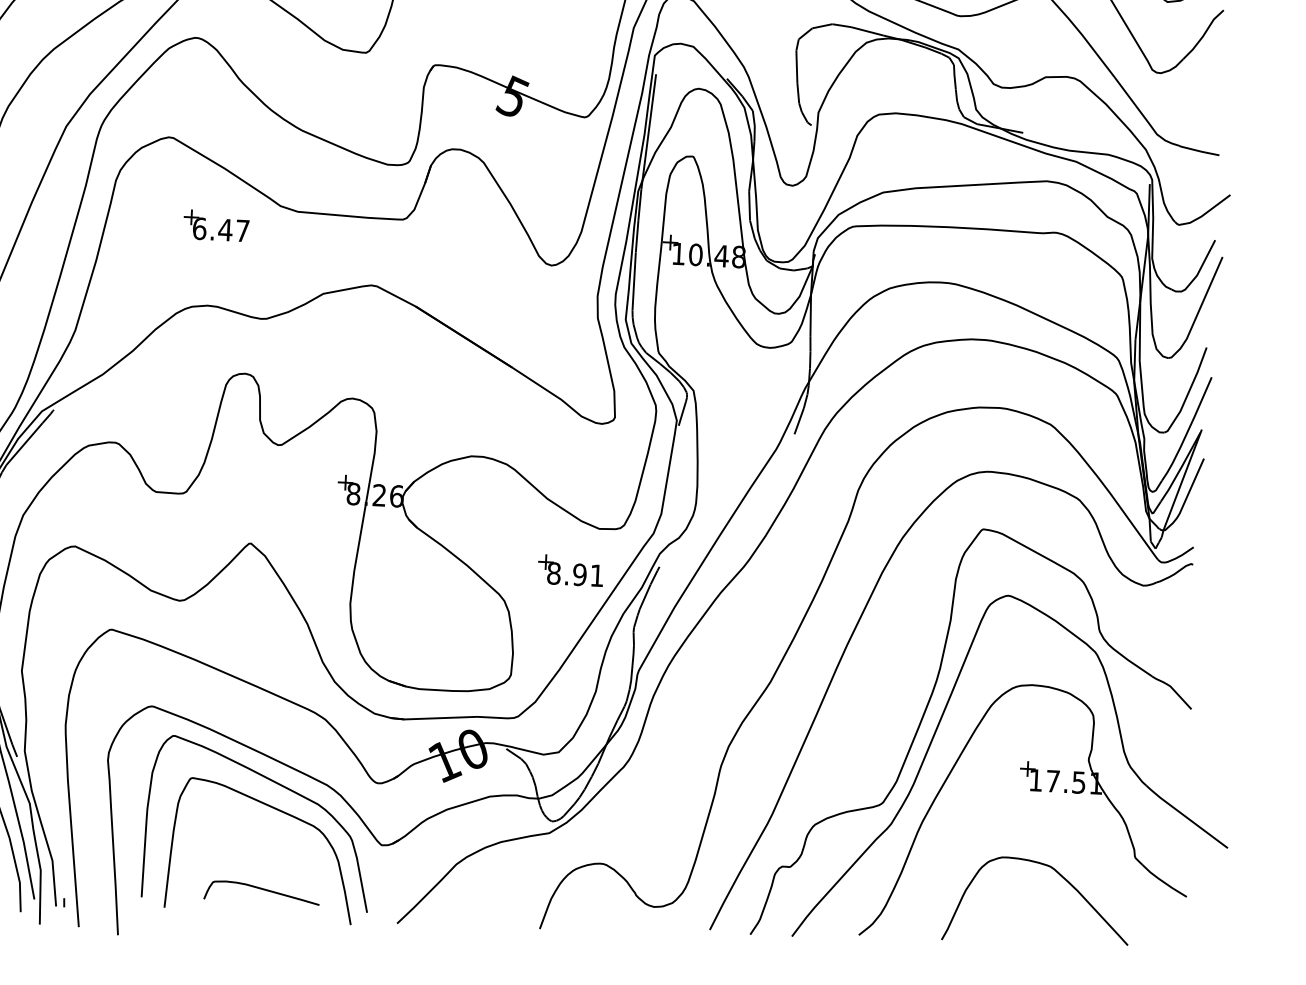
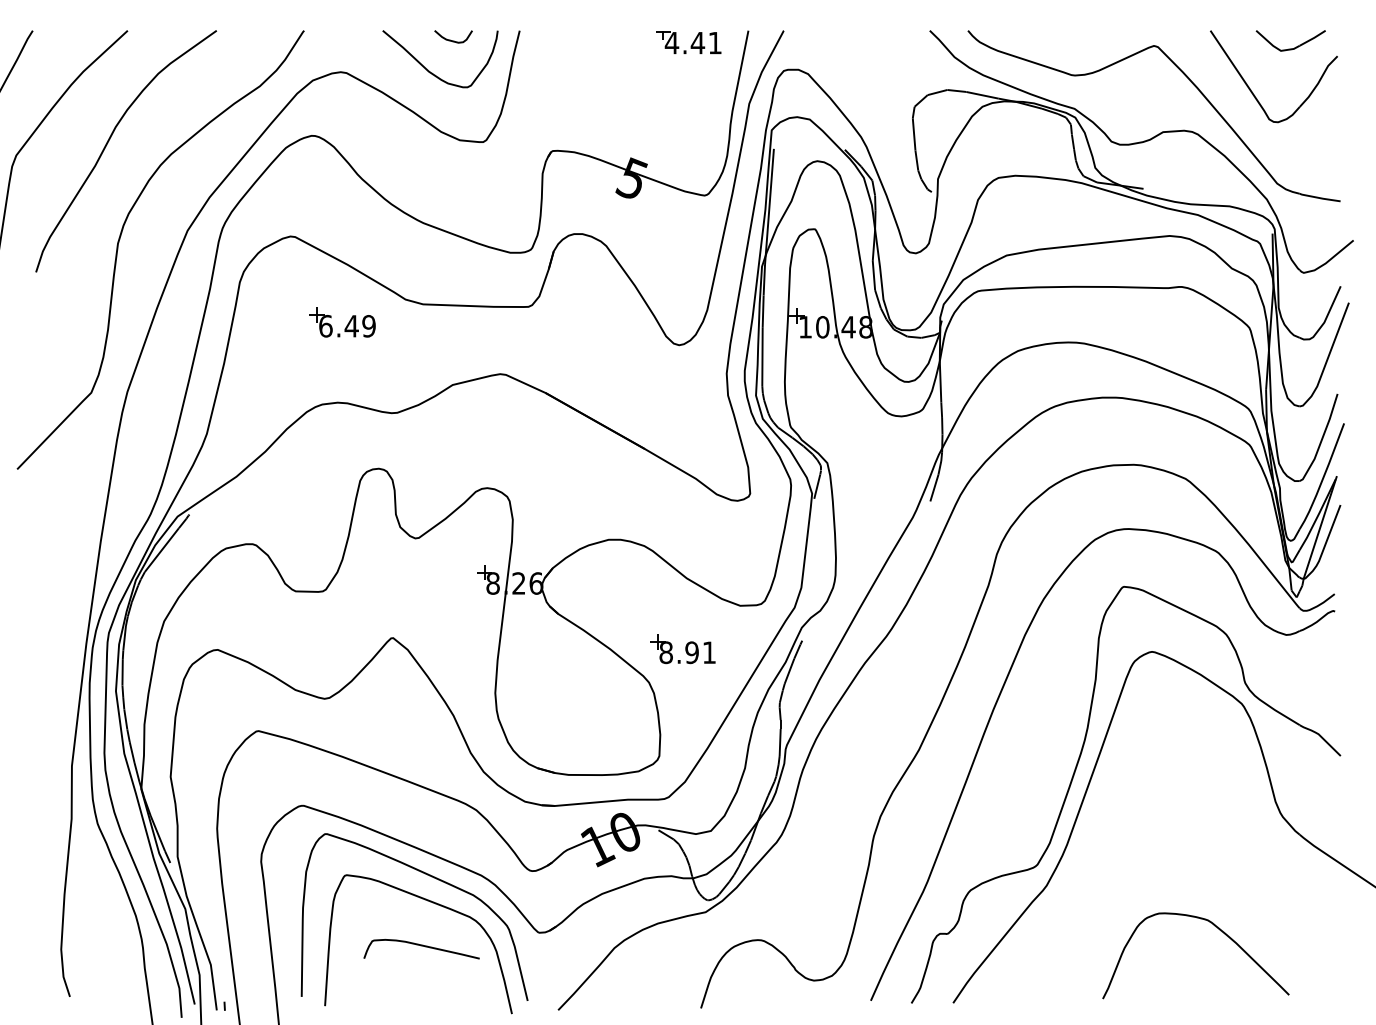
text: (242, 231) -> (368, 326), 6.47 -> 6.49
part: (570, 571) -> (682, 649), moved
part: (1029, 790) -> (1183, 845), removed
curve: (261, 889) -> (421, 946), moved

